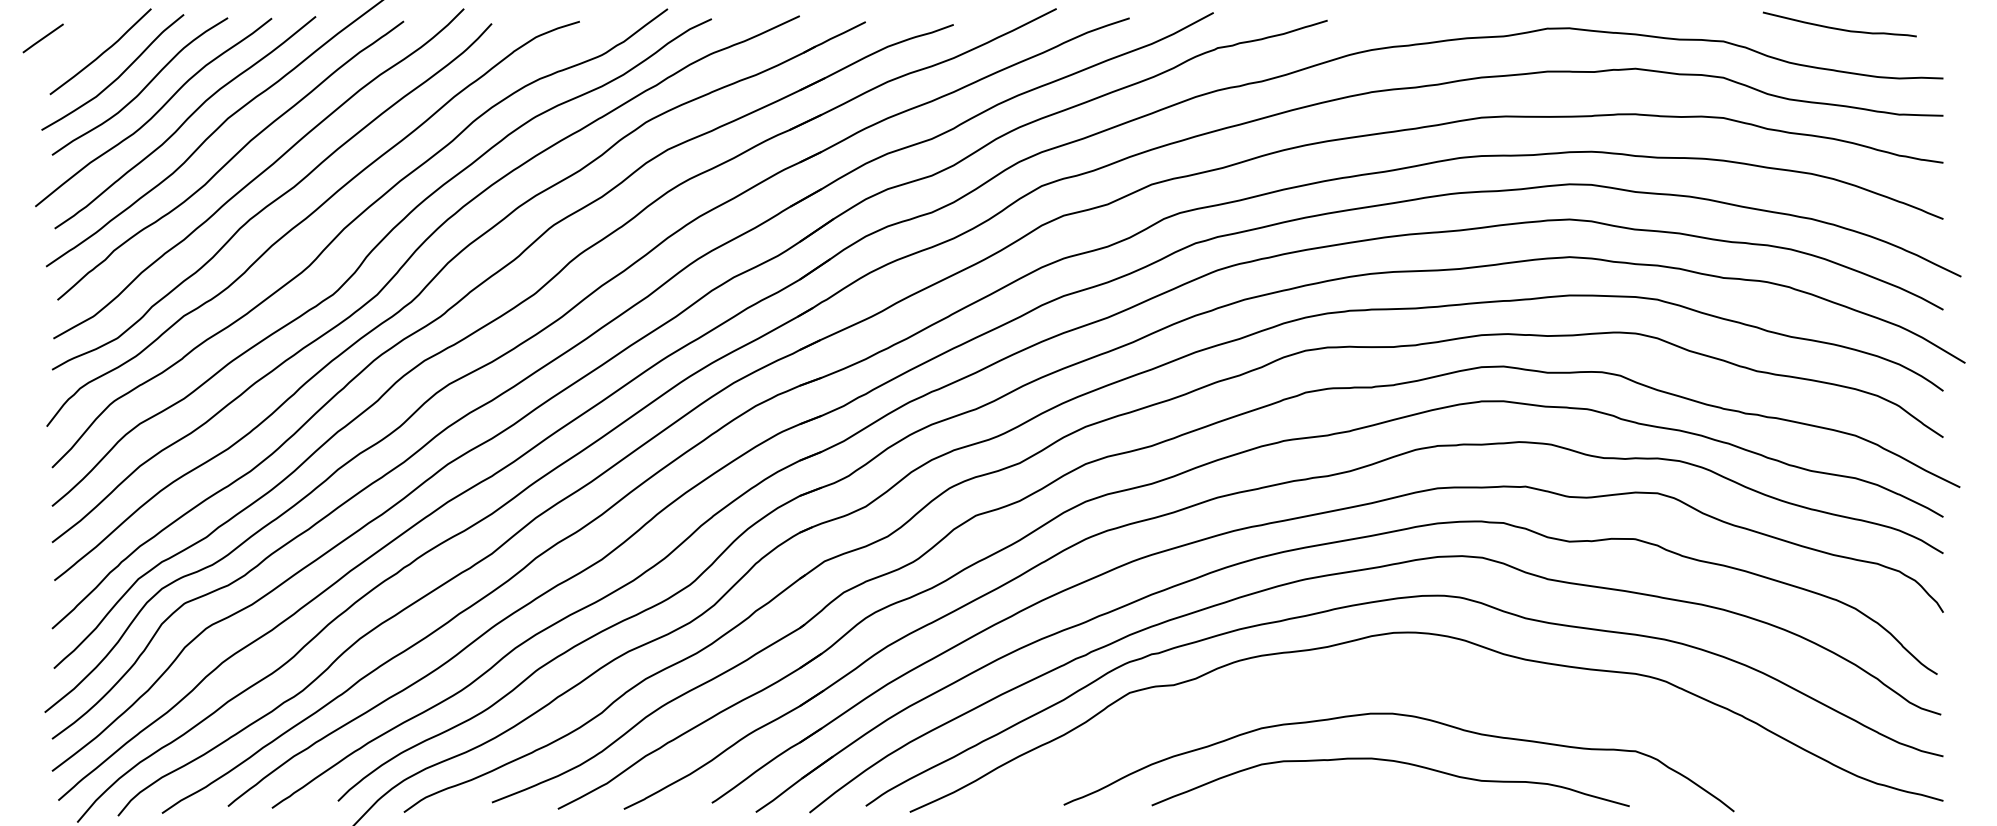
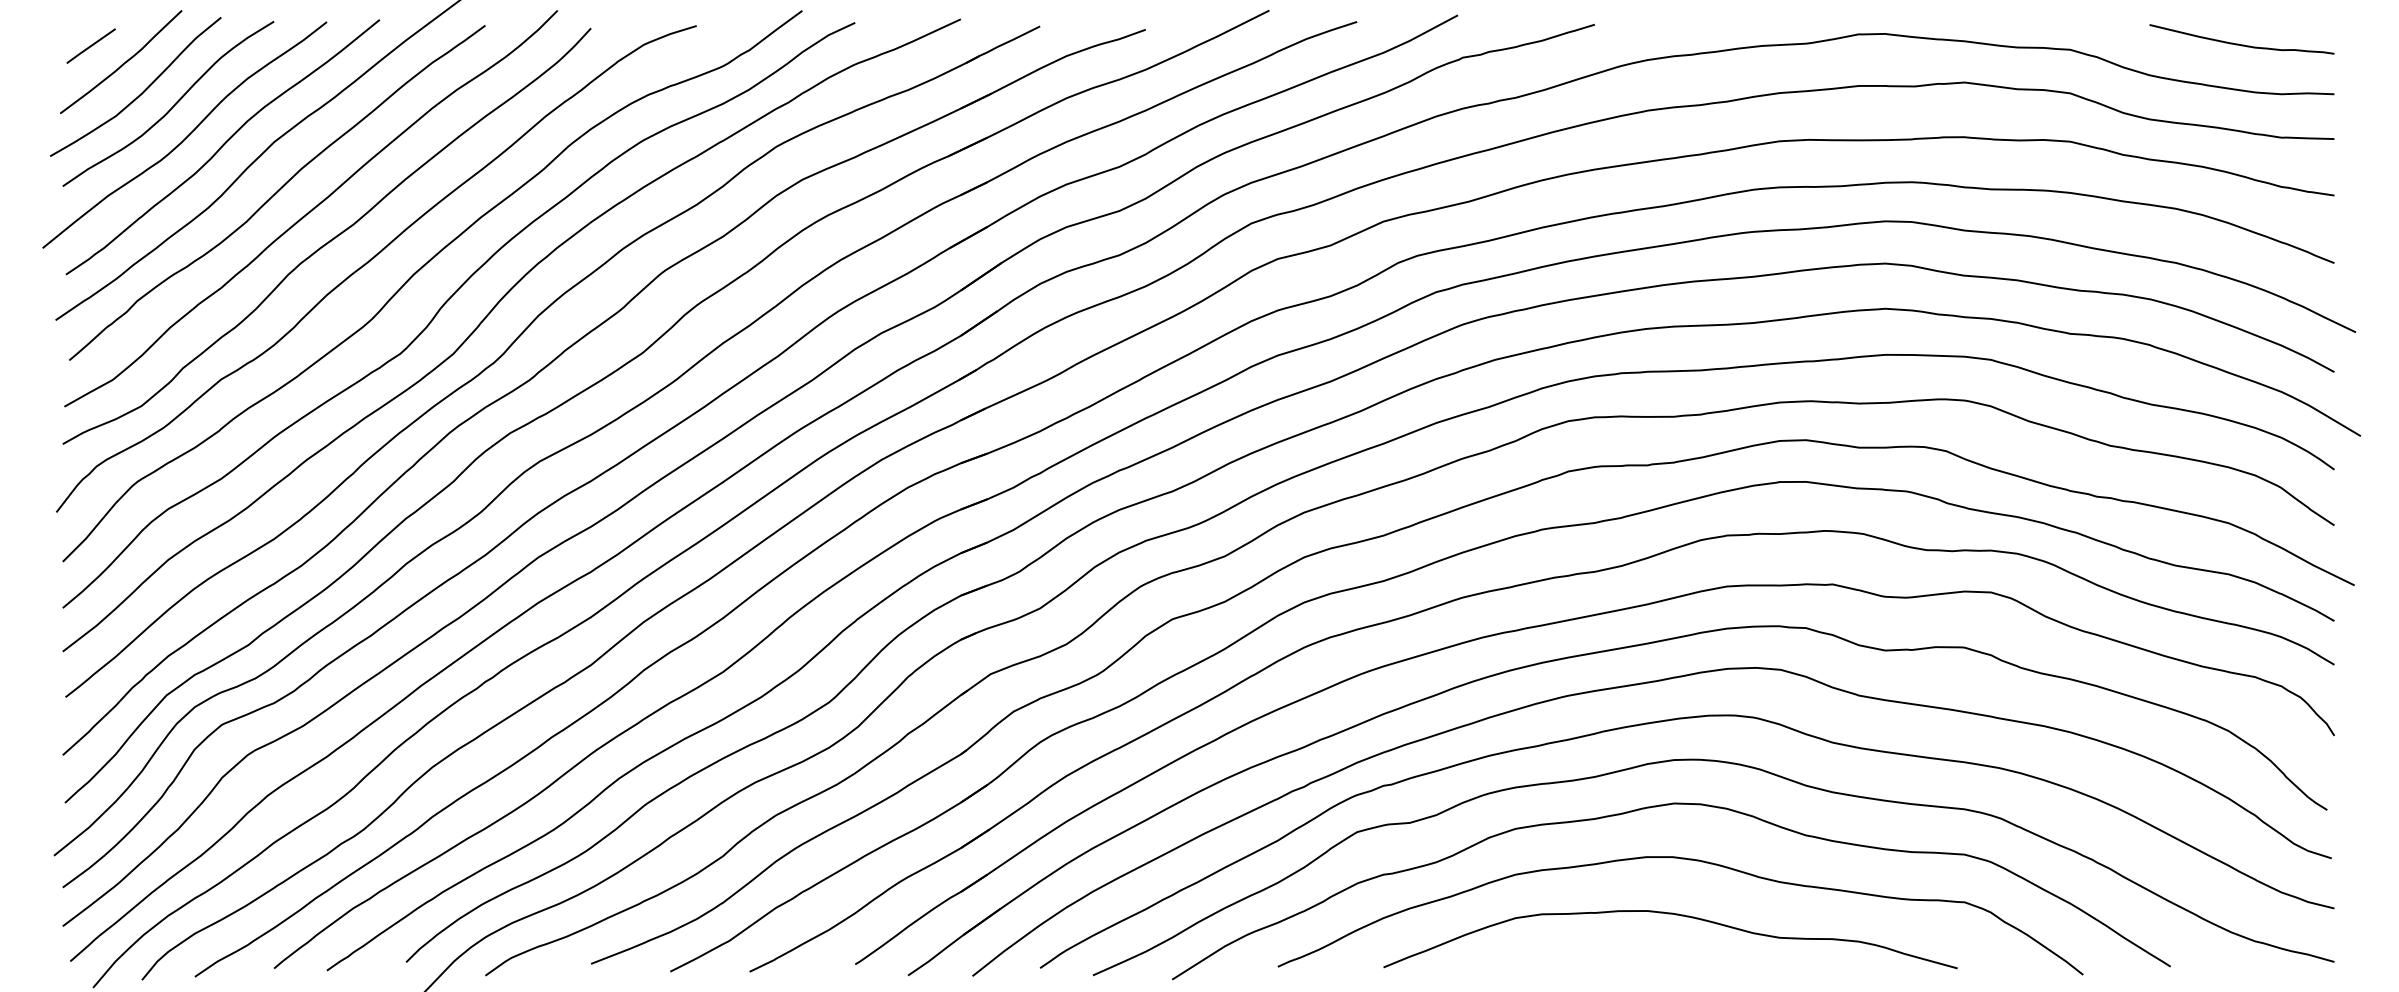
curve: (1836, 27) -> (2238, 43), moved
line: (42, 37) -> (90, 45), moved
curve: (1378, 672) -> (1656, 807), added

